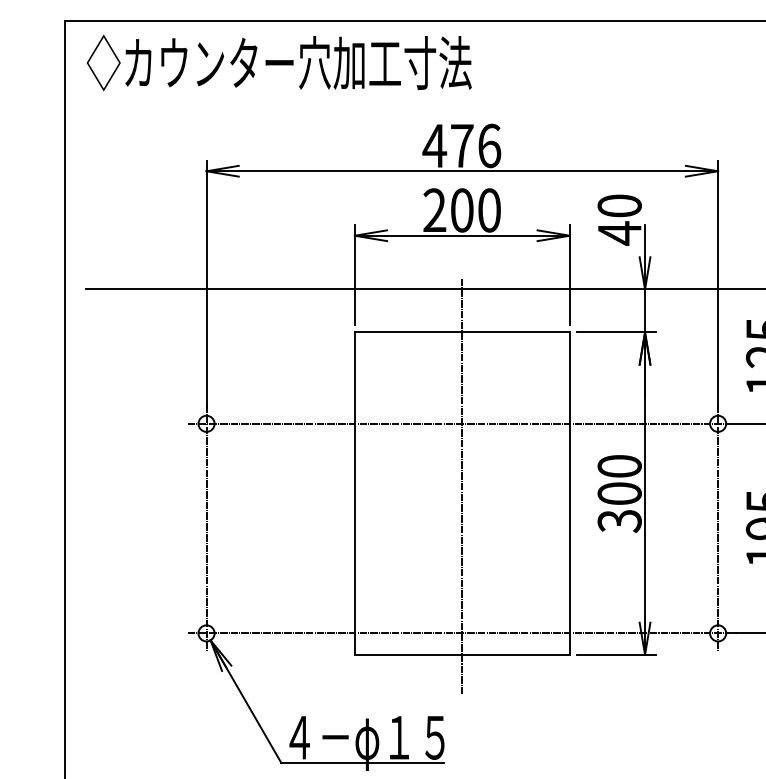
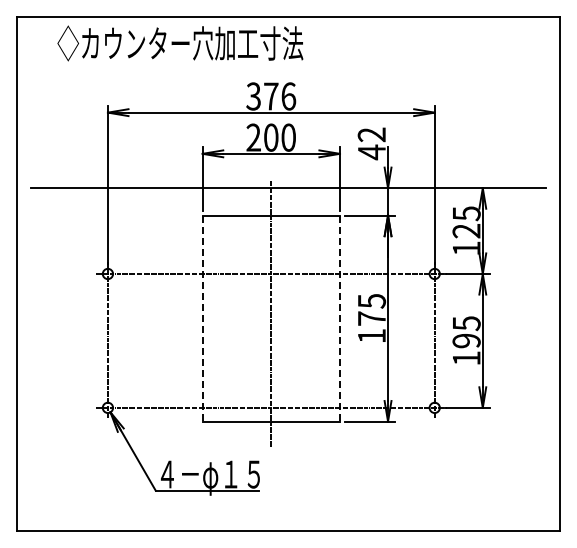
text: (279, 63) -> (180, 43), moved
text: (434, 145) -> (253, 96), 476 -> 376
text: (619, 205) -> (371, 134), 40 -> 42
line: (354, 493) -> (202, 318), solid -> dashed
line: (569, 493) -> (339, 318), solid -> dashed
text: (619, 493) -> (371, 318), 300 -> 175

